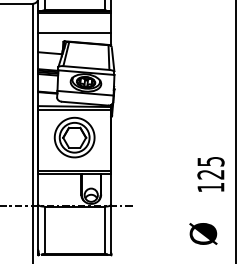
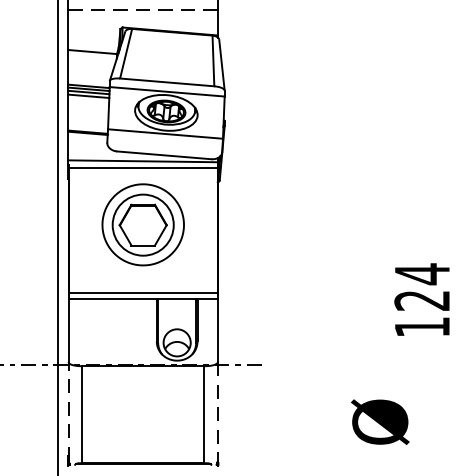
line: (74, 32) -> (142, 9), solid -> dashed
text: (210, 161) -> (421, 273), 125 -> 124
line: (38, 228) -> (69, 410), solid -> dashed
line: (111, 229) -> (218, 413), solid -> dashed
text: (203, 233) -> (380, 421), moved

